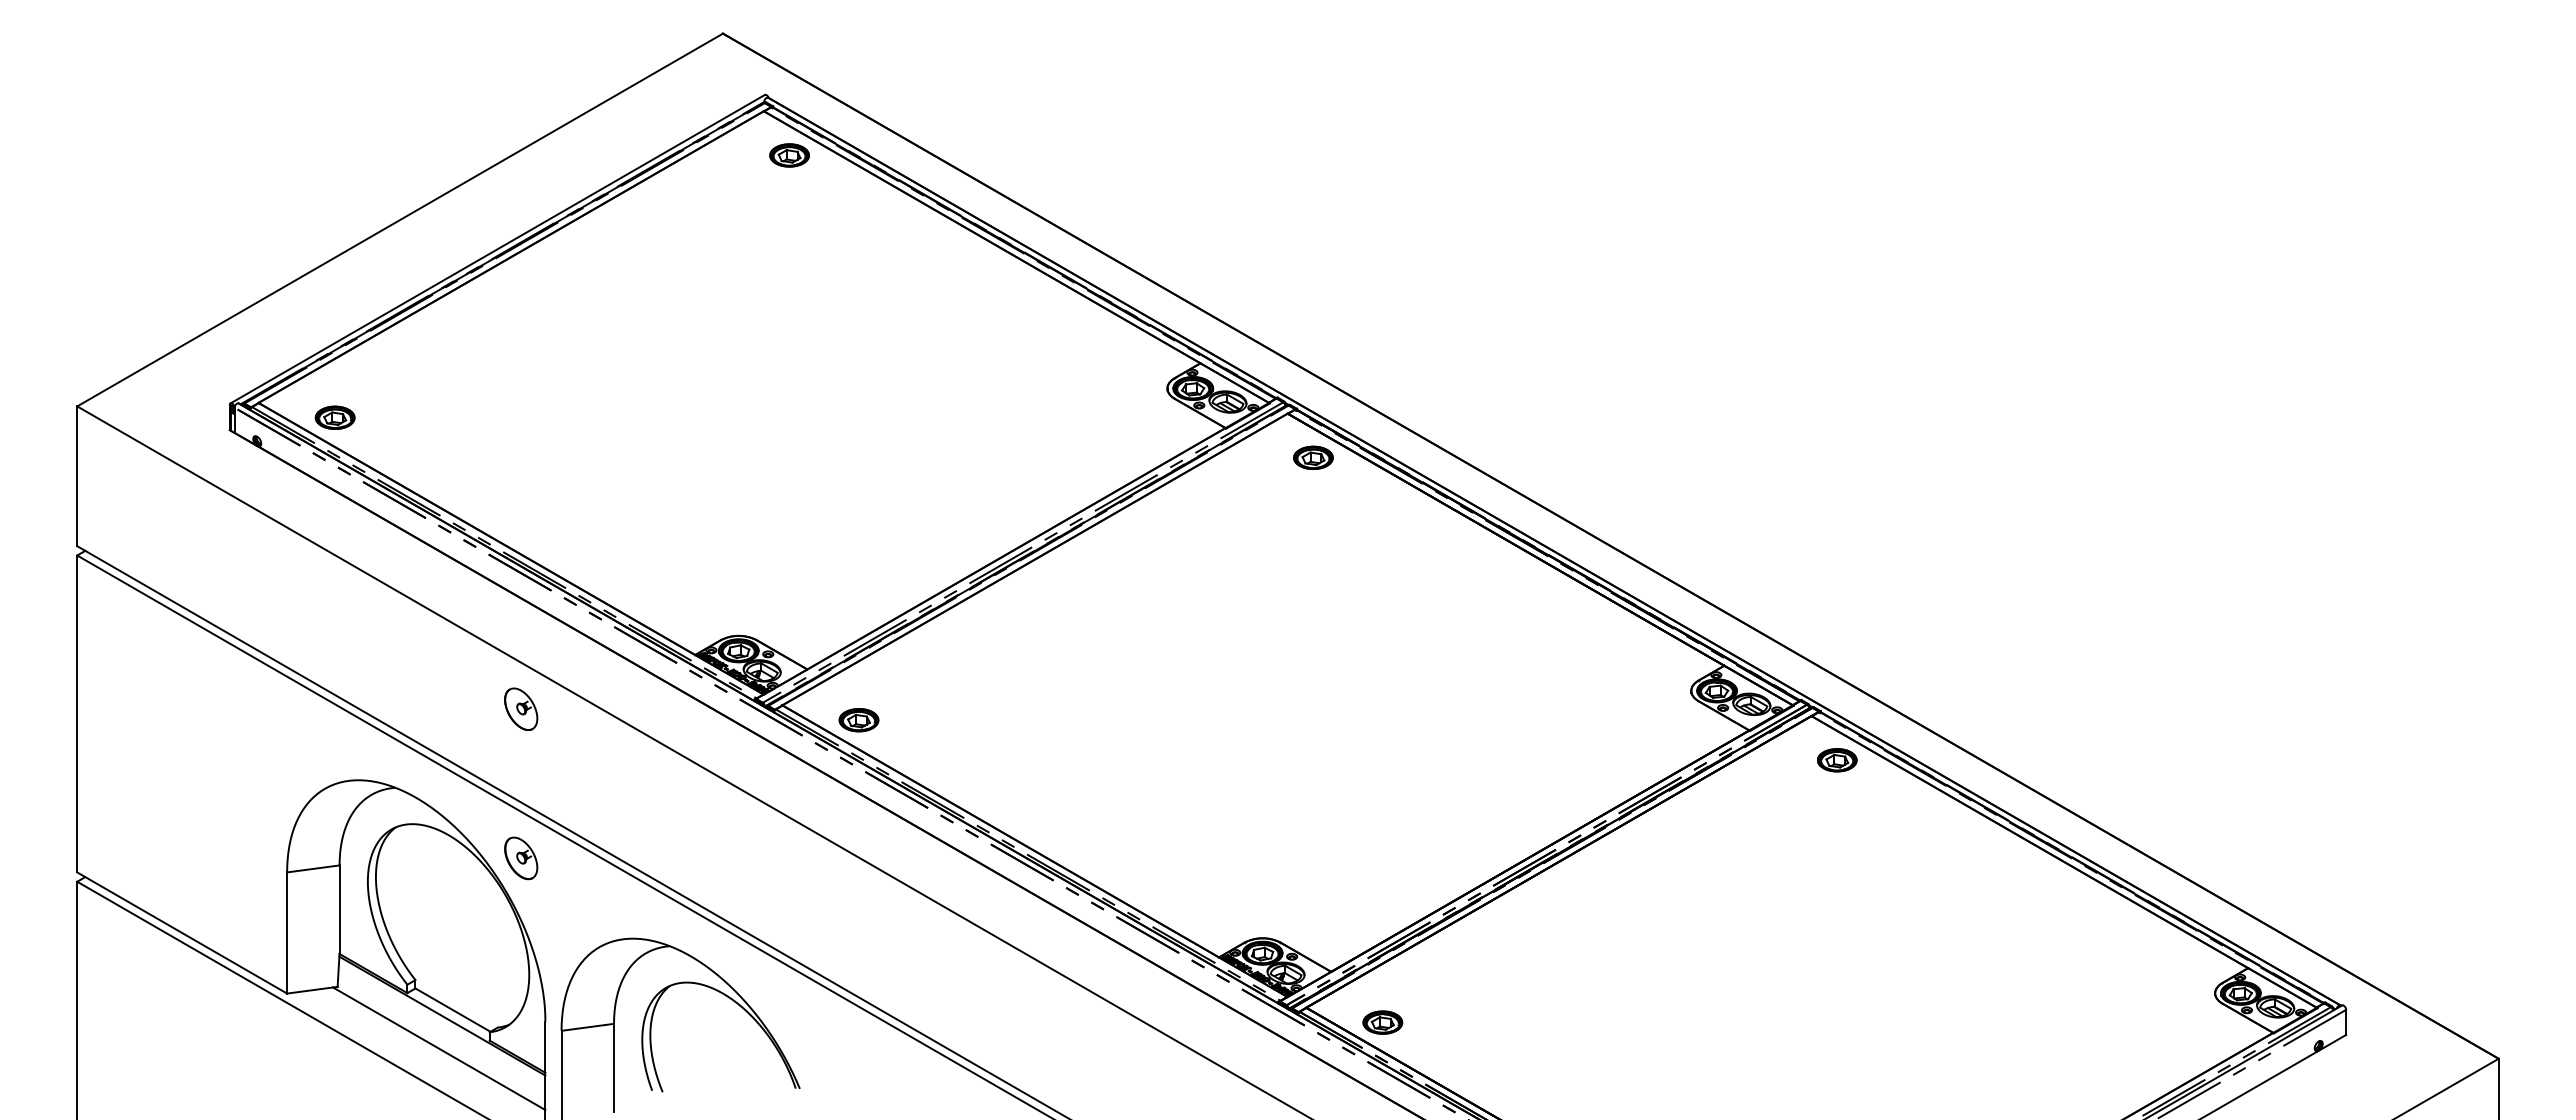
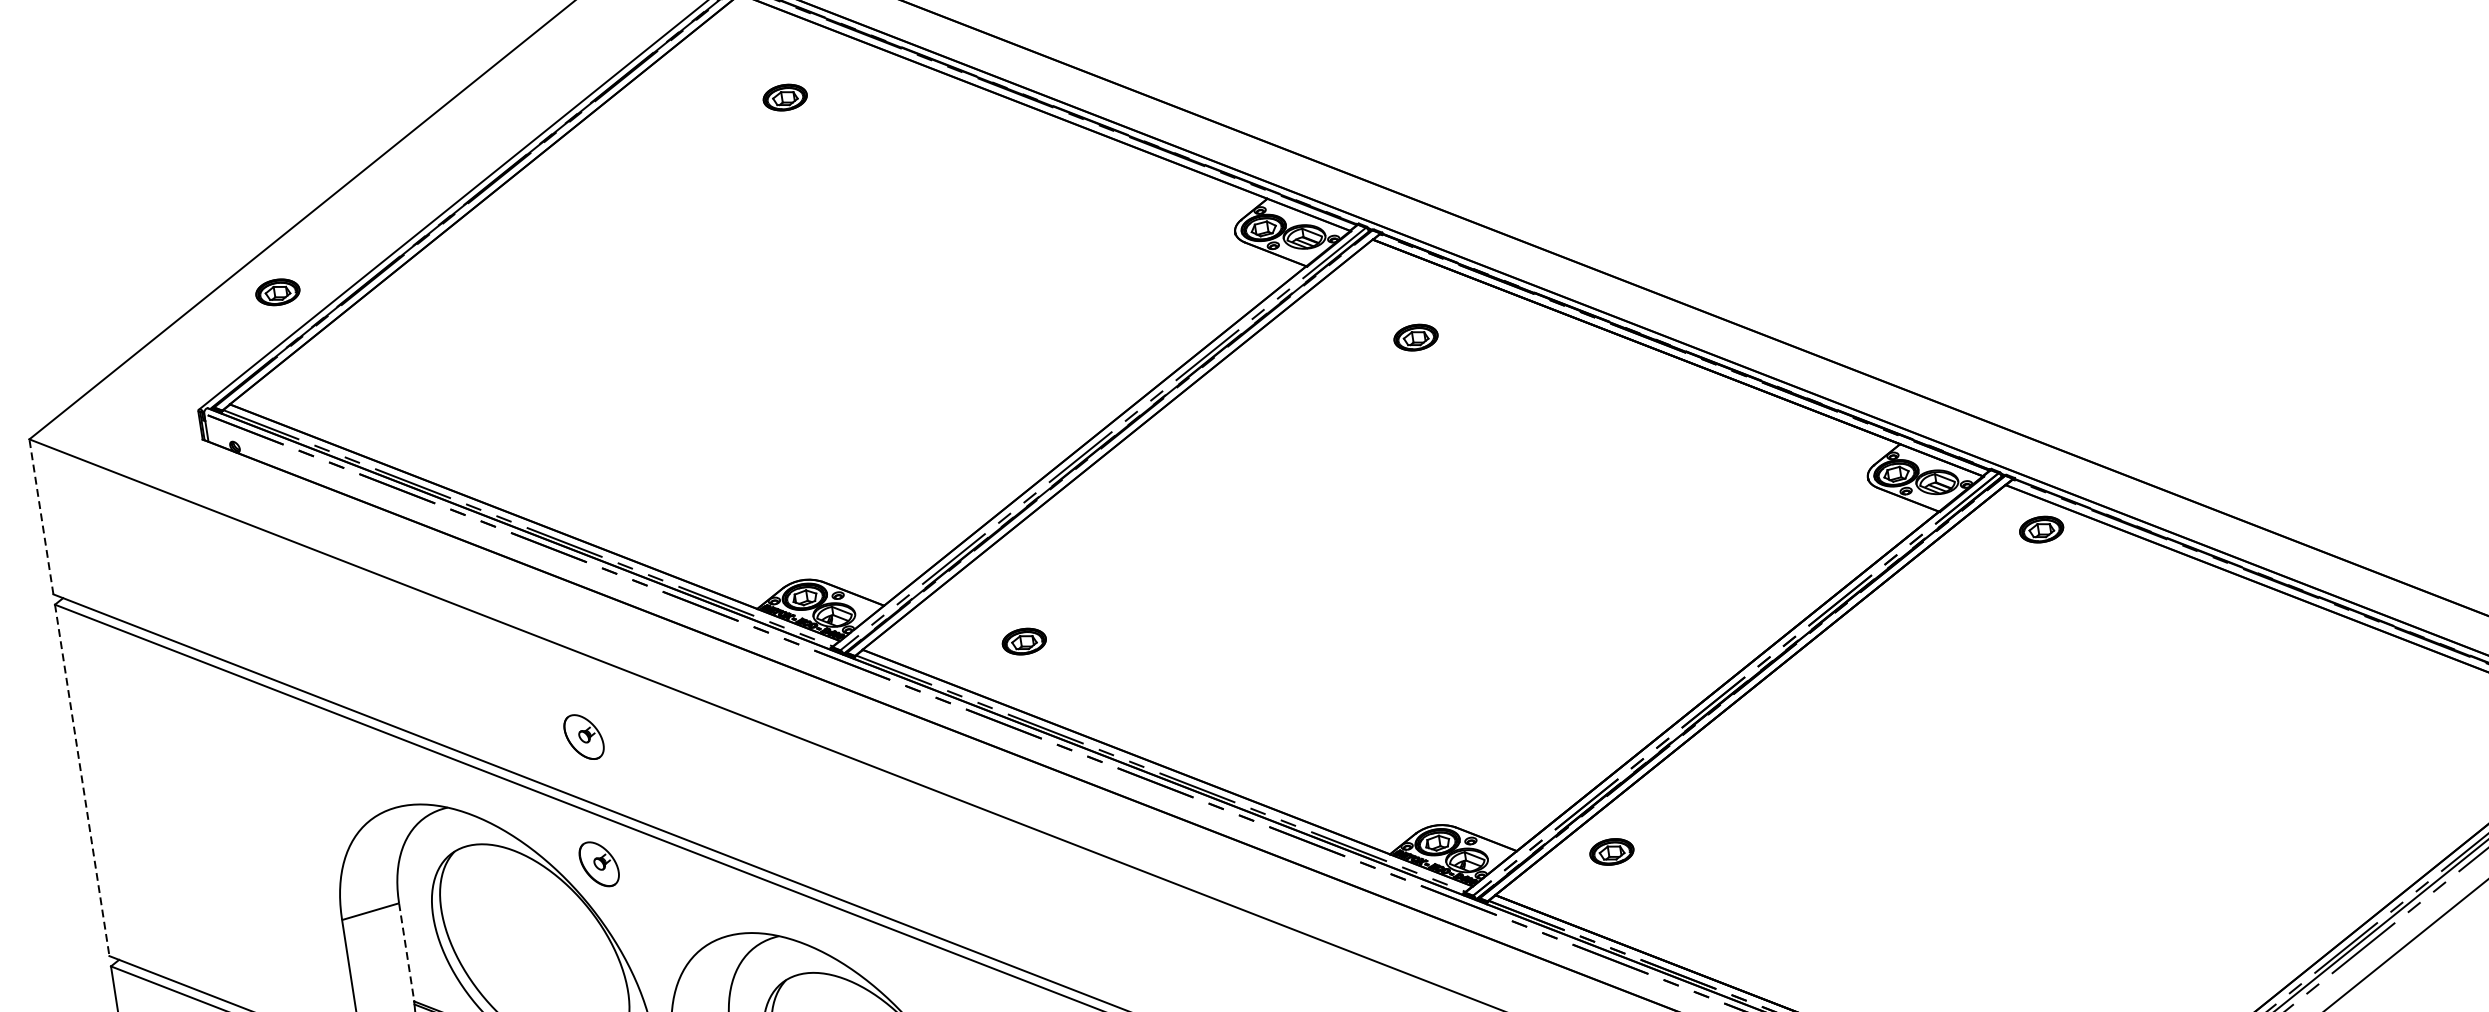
part: (789, 155) -> (785, 97), moved
part: (334, 417) -> (277, 292), moved
part: (1313, 457) -> (1416, 337), moved
line: (77, 476) -> (41, 517), solid -> dashed
part: (521, 708) -> (584, 736), moved
line: (77, 714) -> (82, 780), solid -> dashed
part: (858, 720) -> (1023, 642), moved
line: (339, 910) -> (406, 953), solid -> dashed
part: (1382, 1022) -> (1611, 851), moved

